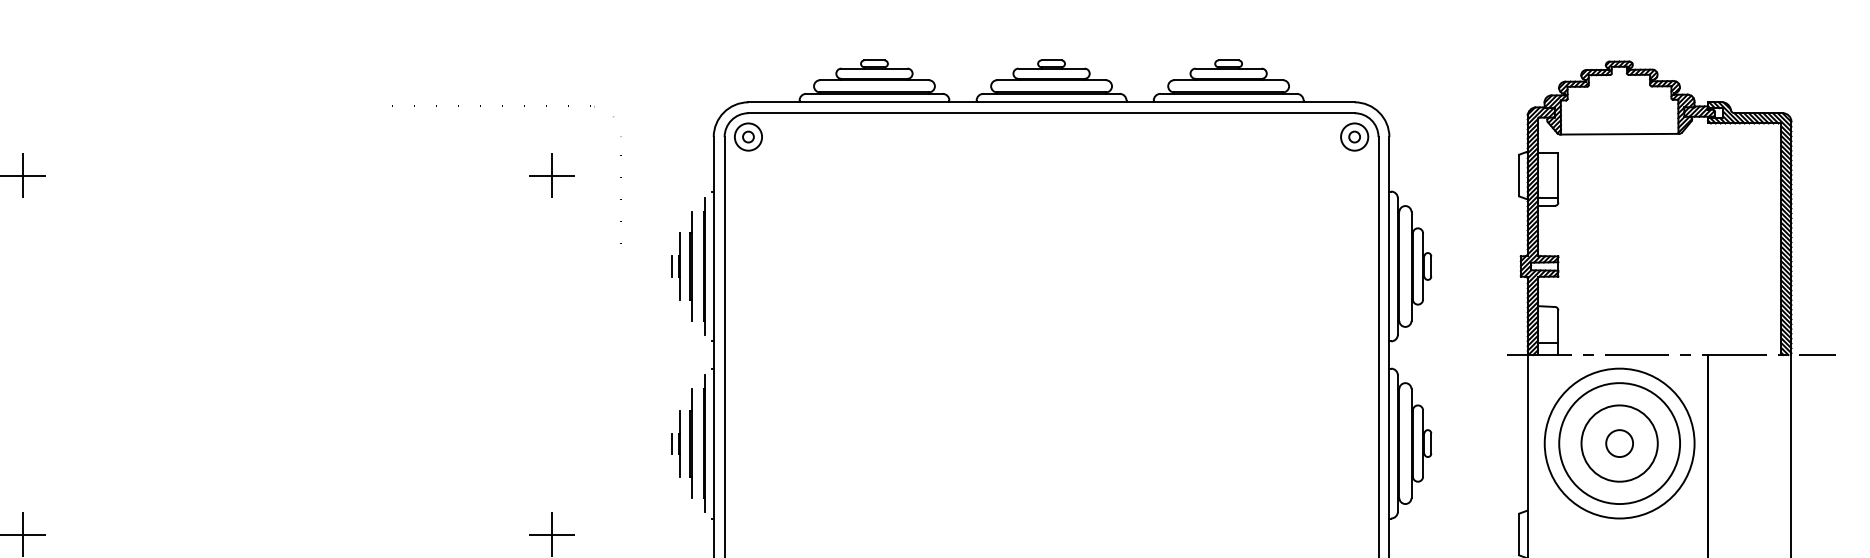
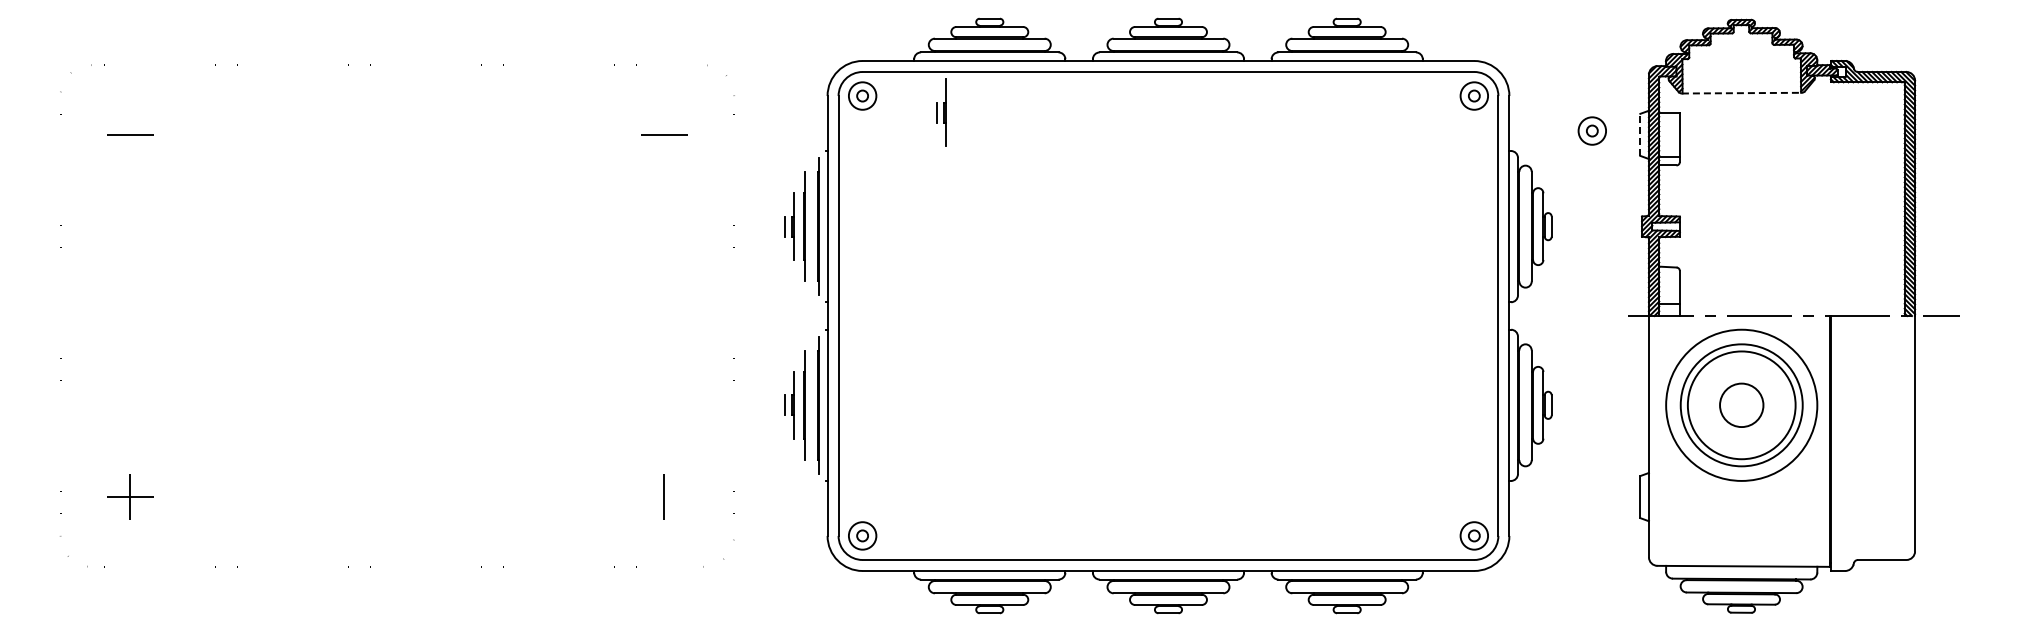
line: (1619, 134) -> (1741, 93), solid -> dashed
part: (826, 153) -> (941, 112), added
part: (1470, 171) -> (1591, 130), added
line: (22, 175) -> (130, 134), removed
line: (552, 175) -> (664, 134), removed
line: (1519, 175) -> (1640, 134), solid -> dashed
circle: (1619, 442) -> (1741, 404), size x1.4
circle: (1619, 442) -> (1741, 404), size x1.6
line: (552, 534) -> (664, 497), removed

